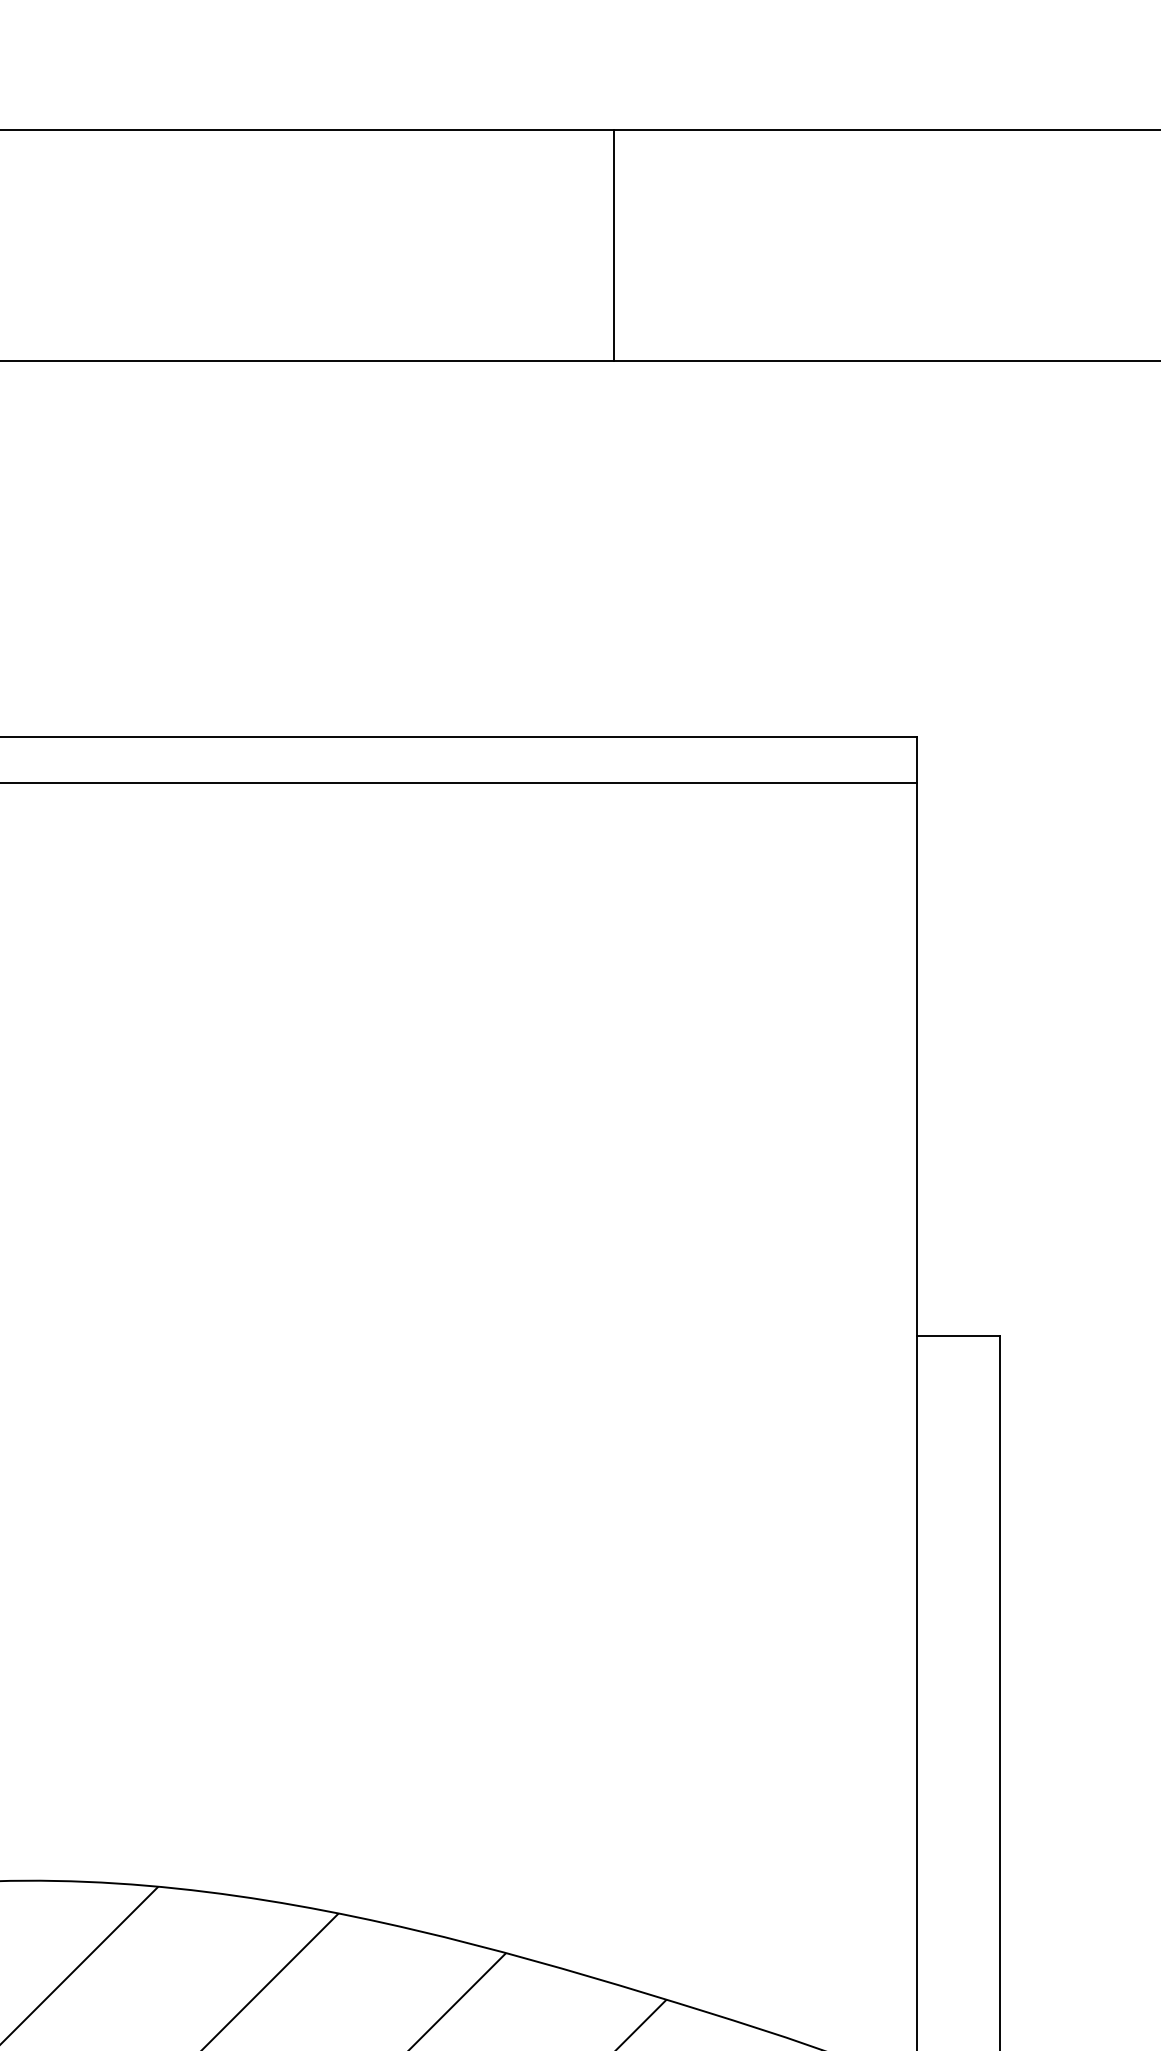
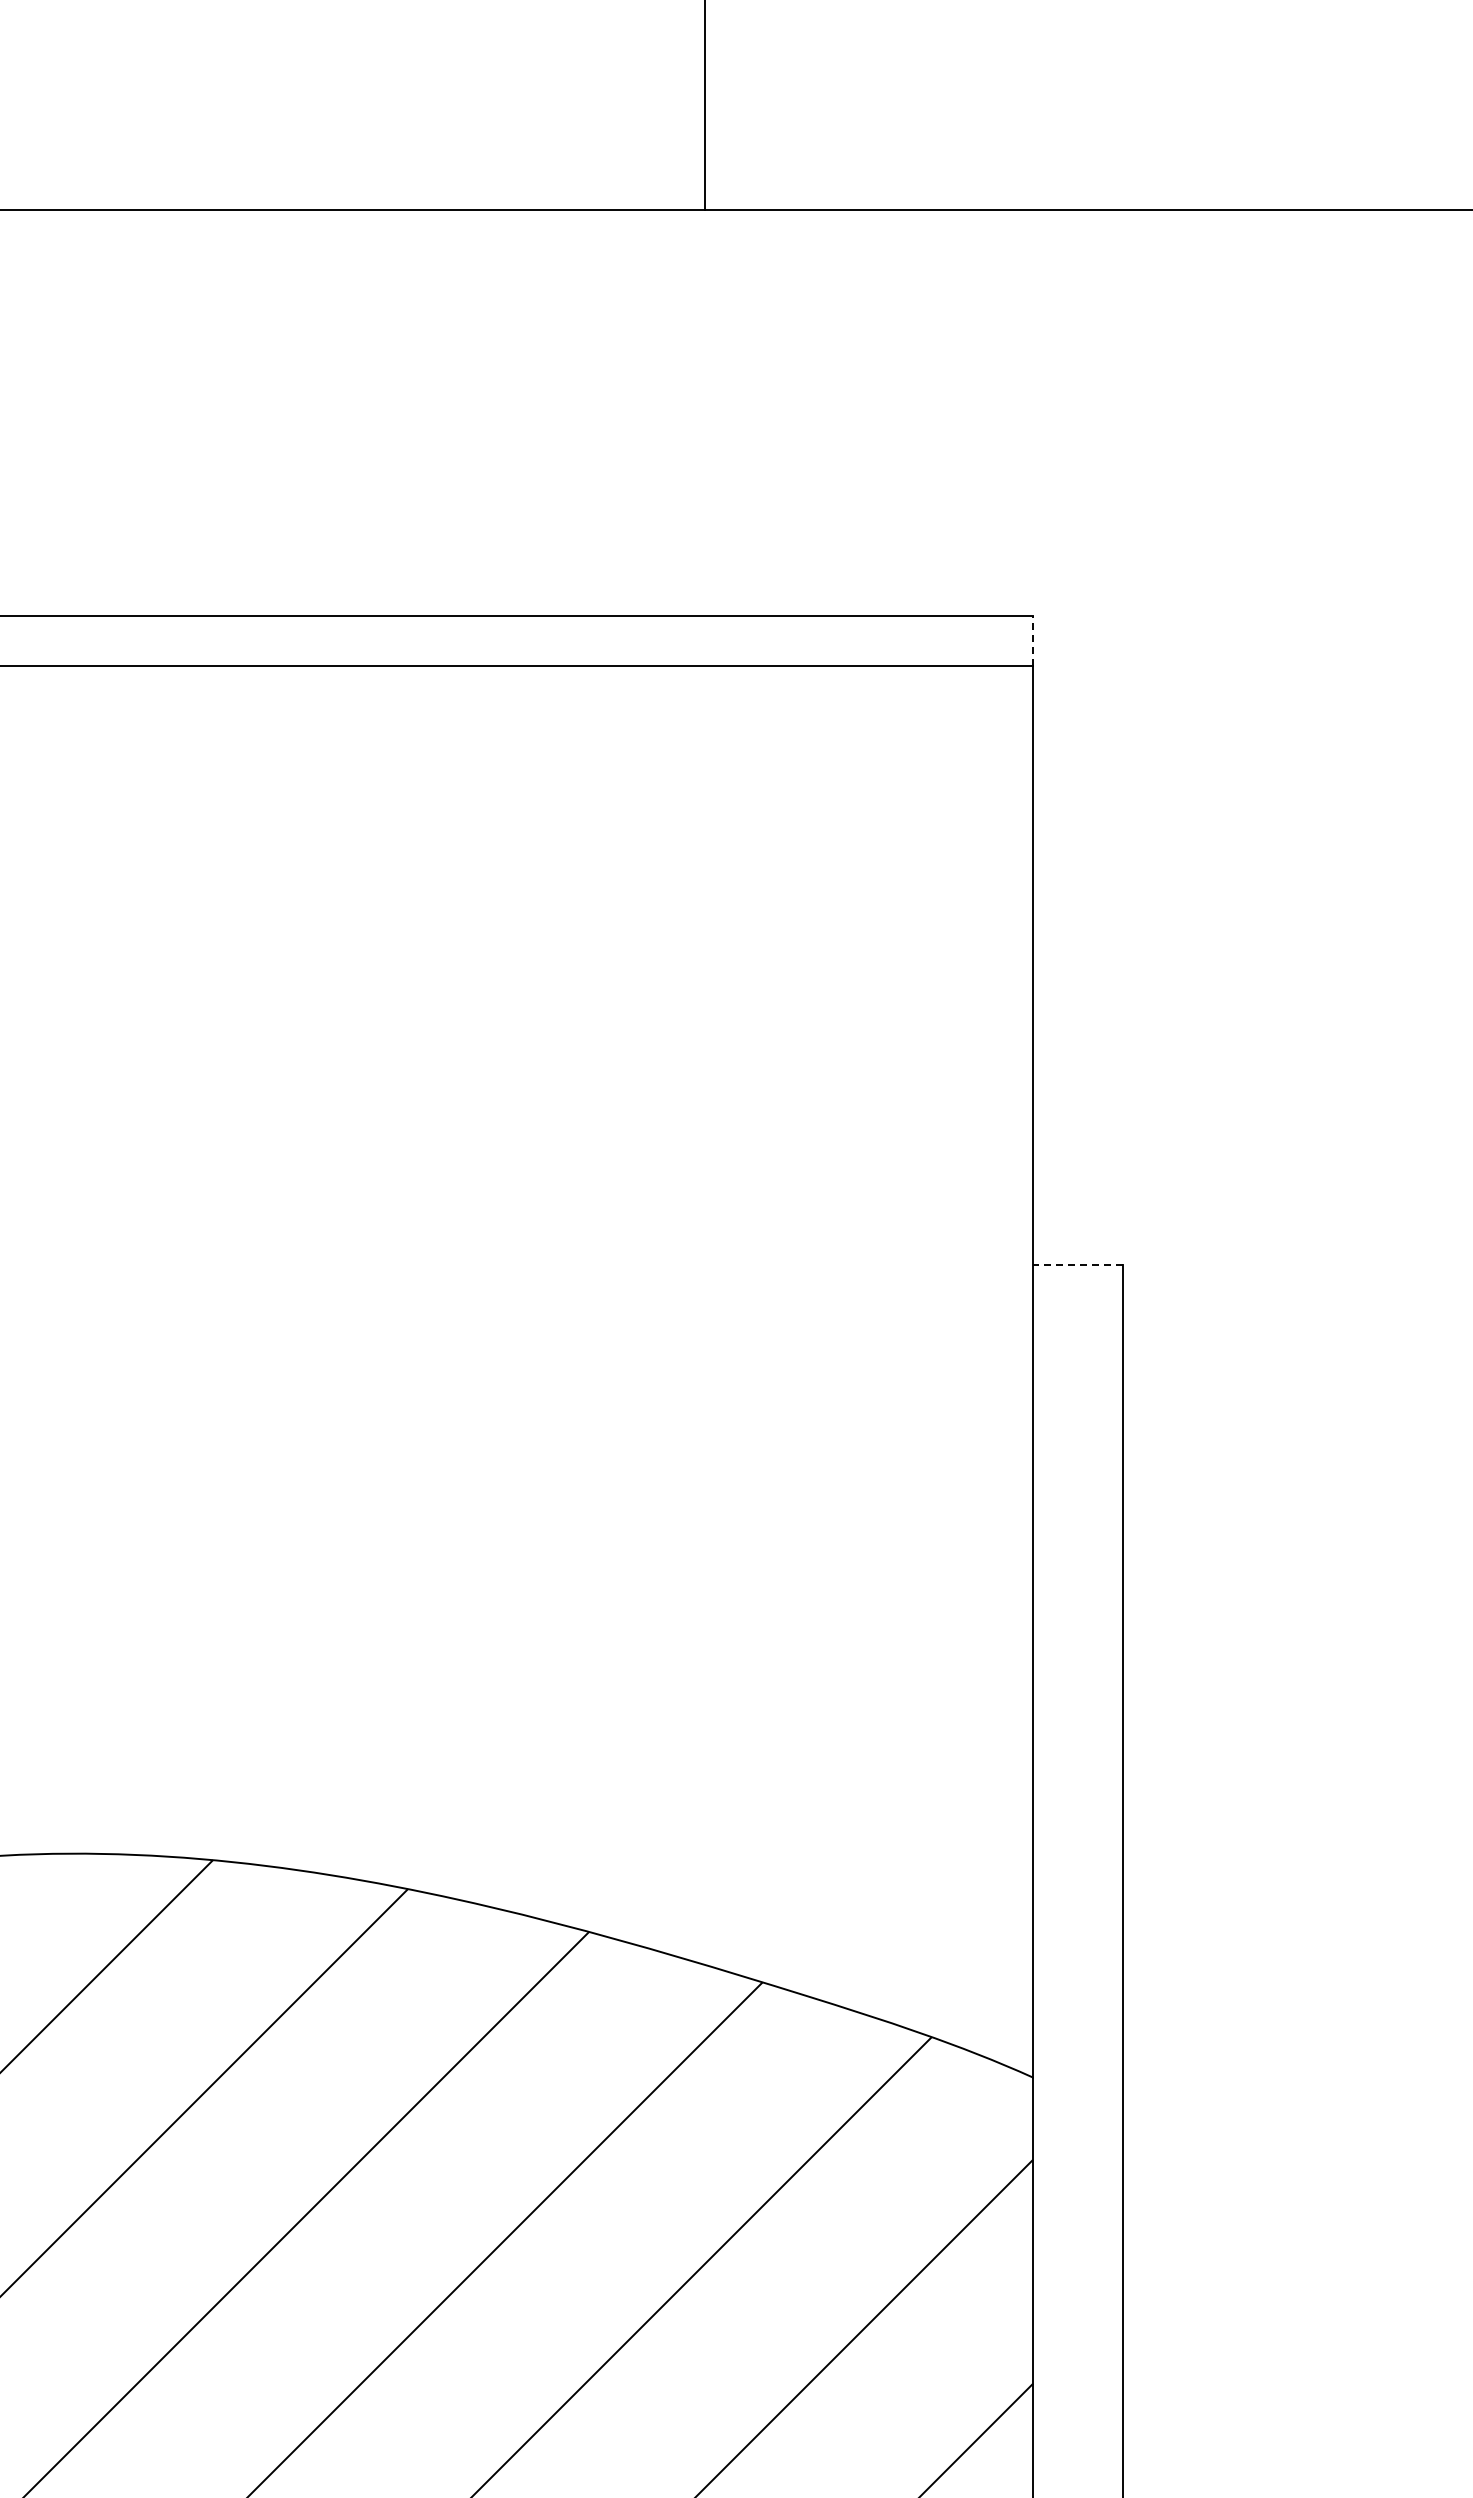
line: (917, 759) -> (1033, 641), solid -> dashed
line: (958, 1335) -> (1078, 1264), solid -> dashed

